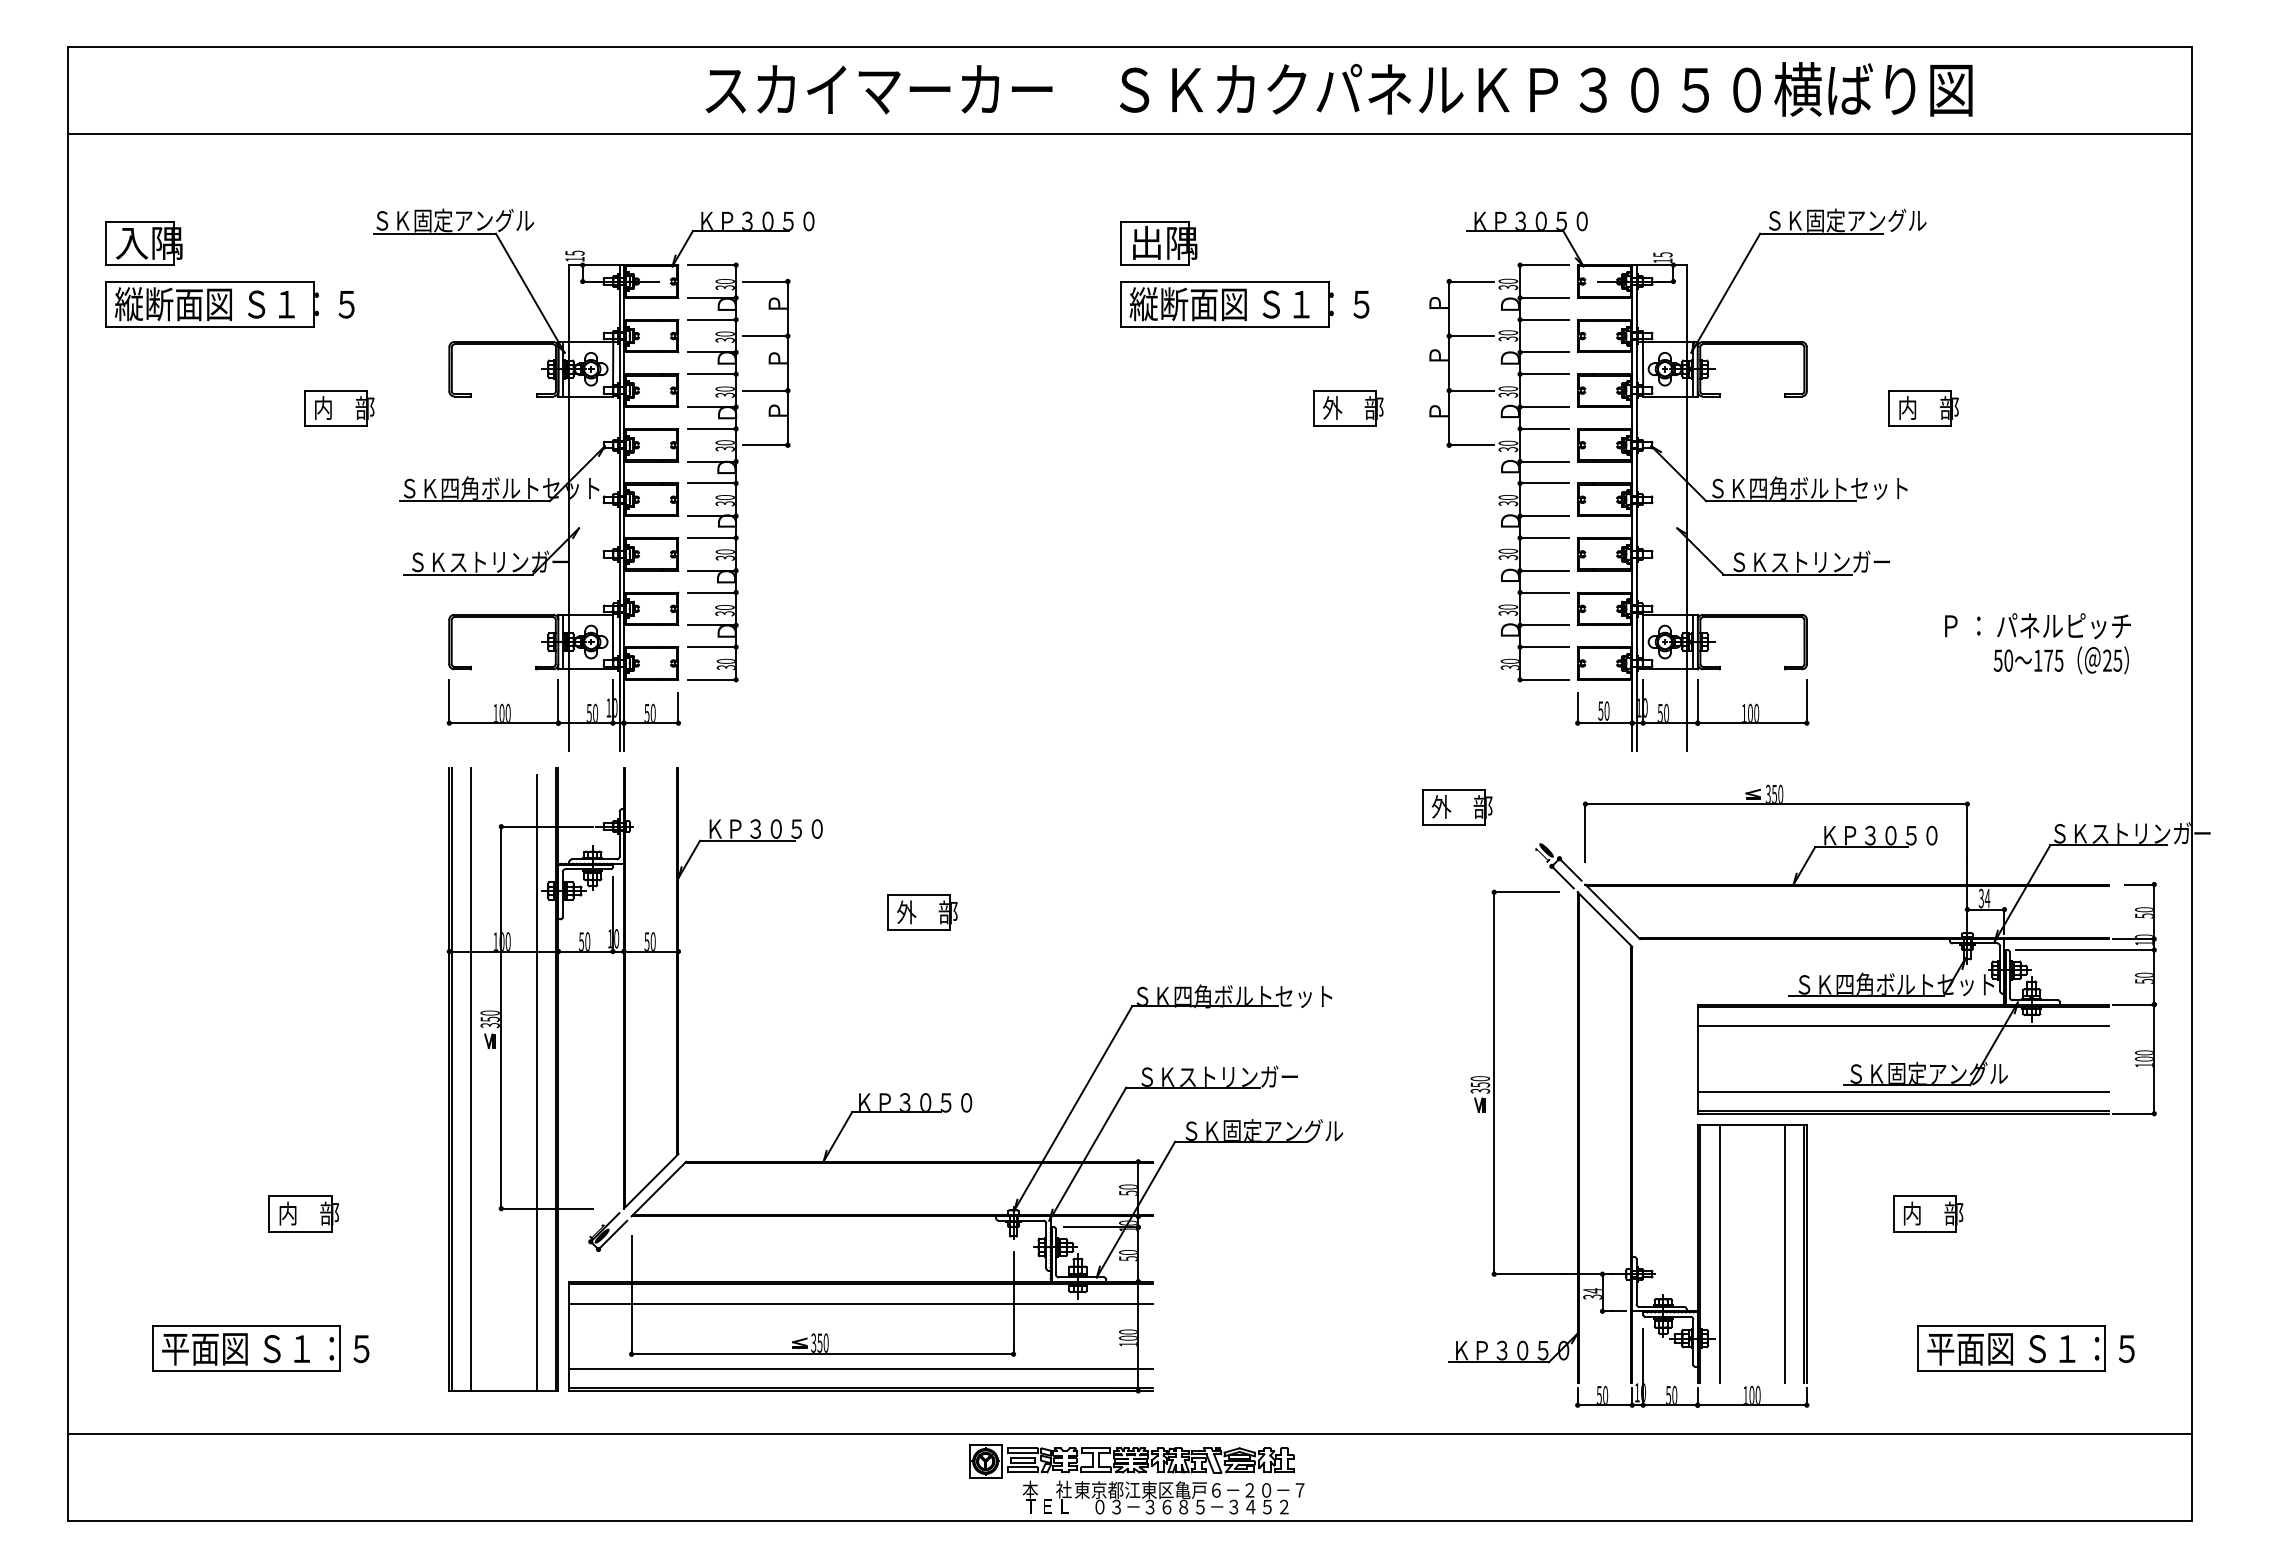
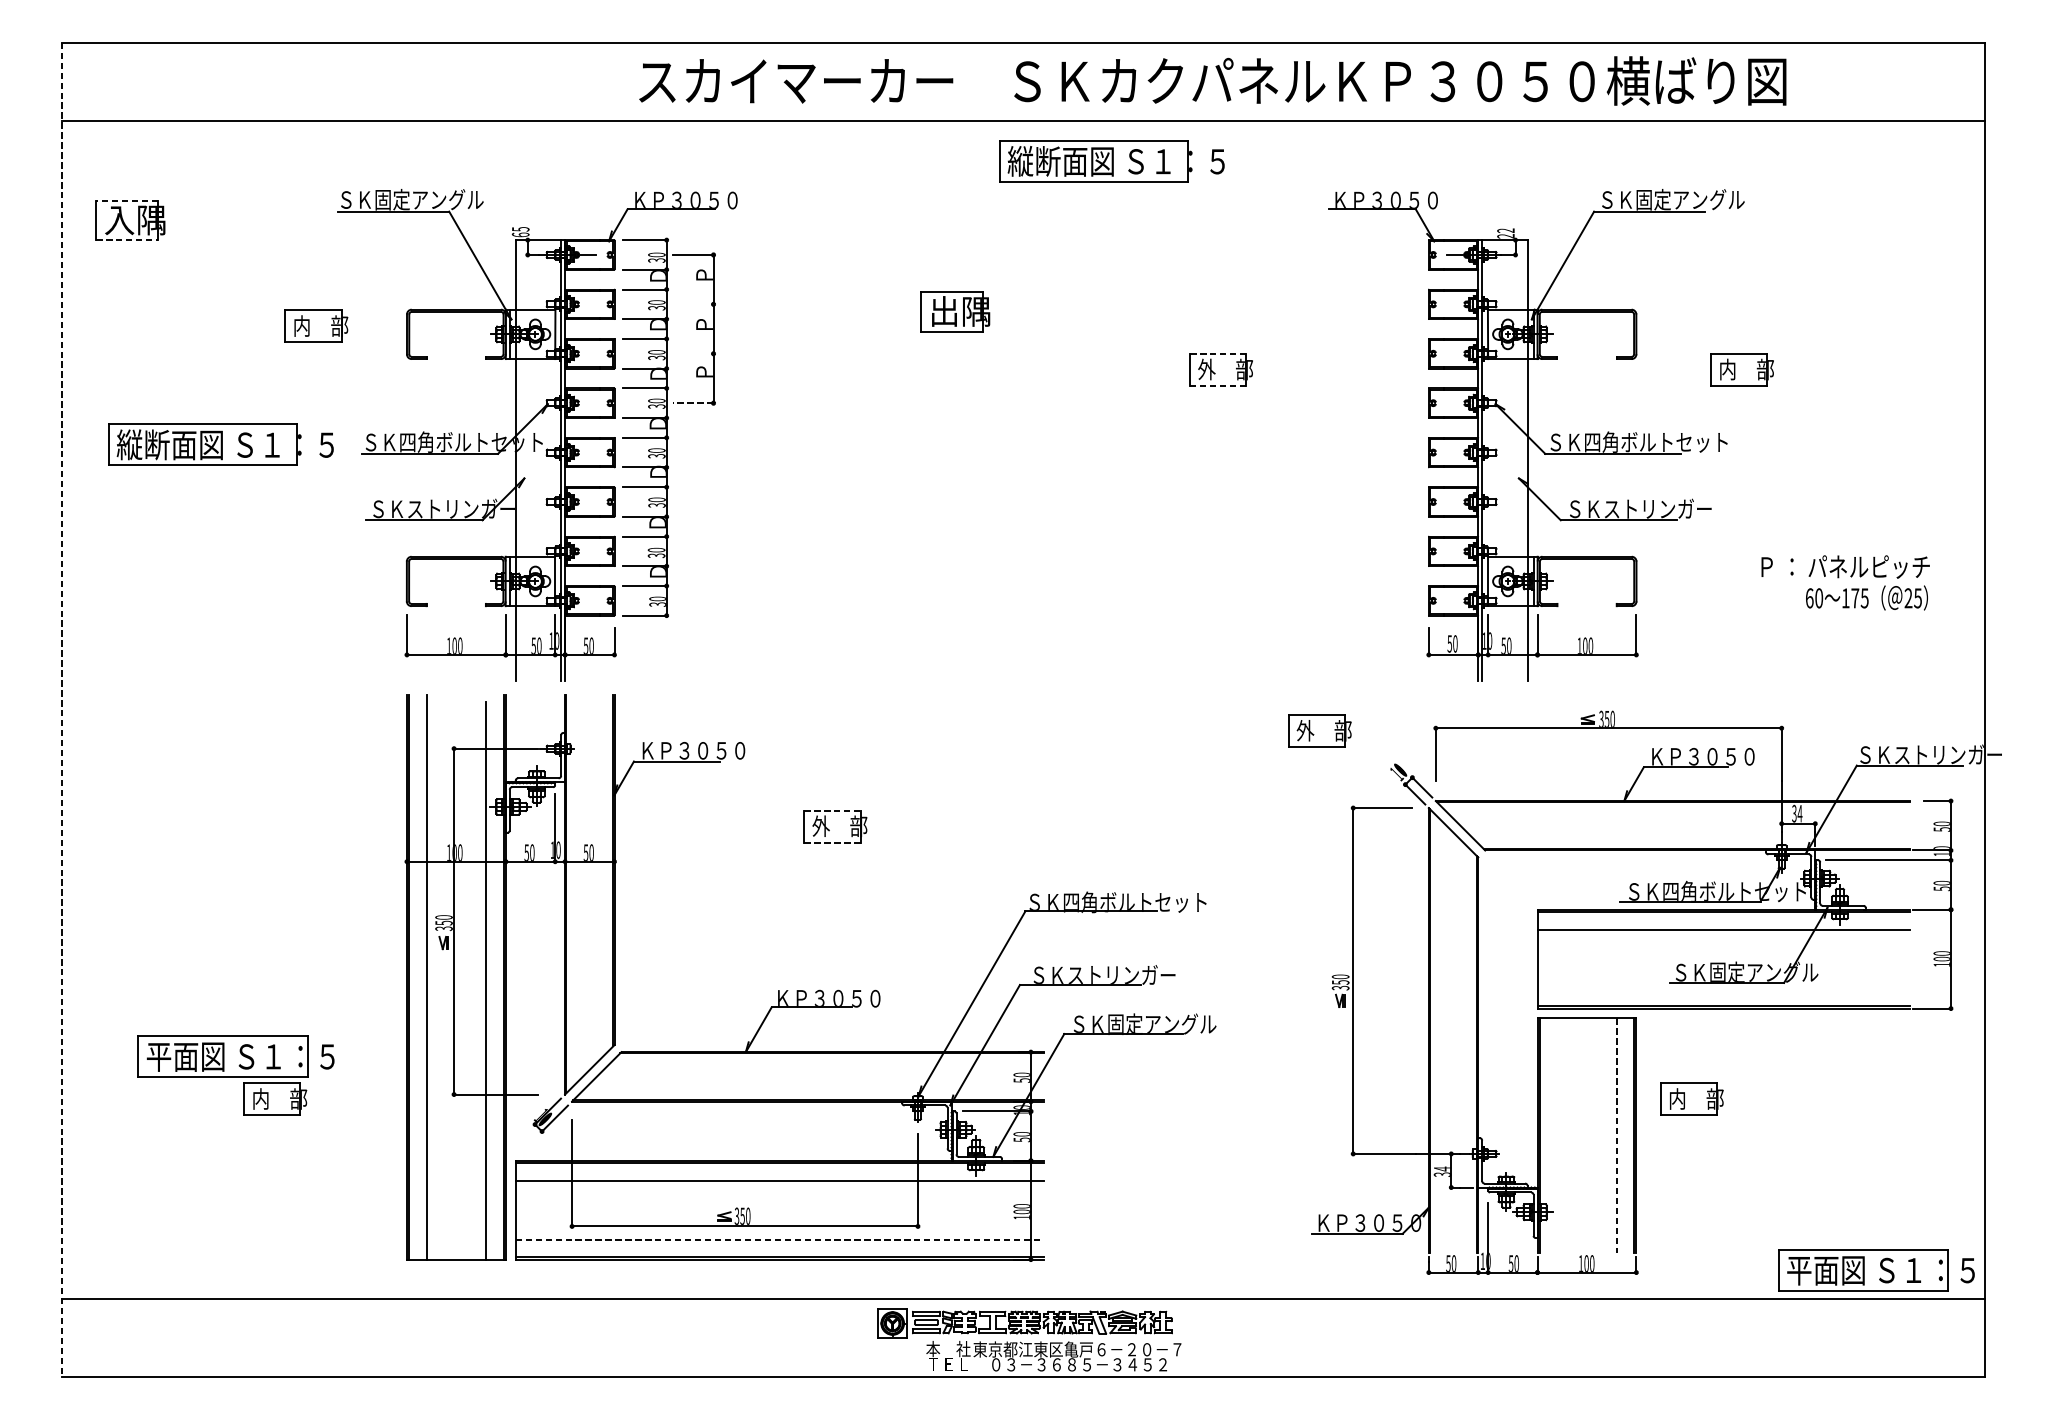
line: (139, 221) -> (126, 200), solid -> dashed
part: (1158, 243) -> (955, 311), moved
text: (1662, 257) -> (1505, 233), 15 -> 22
text: (574, 258) -> (520, 234), 15 -> 65
line: (140, 265) -> (127, 240), solid -> dashed
part: (229, 304) -> (220, 445), moved
part: (1244, 304) -> (1111, 161), moved
line: (764, 336) -> (692, 304), removed
line: (764, 390) -> (692, 353), removed
line: (1344, 390) -> (1217, 353), solid -> dashed
part: (339, 408) -> (316, 326), moved
line: (1345, 426) -> (1218, 386), solid -> dashed
line: (764, 445) -> (692, 403), solid -> dashed
part: (1499, 472) -> (1358, 427), removed
text: (1997, 660) -> (1809, 598), 50 -> 60
line: (68, 784) -> (62, 710), solid -> dashed
line: (919, 895) -> (832, 810), solid -> dashed
line: (918, 930) -> (831, 842), solid -> dashed
line: (1902, 1091) -> (1722, 988), removed
part: (1928, 1213) -> (1692, 1098), moved
line: (1719, 1253) -> (1557, 1135), removed
line: (1785, 1254) -> (1617, 1136), solid -> dashed
part: (260, 1348) -> (235, 1056), moved
part: (2025, 1348) -> (1876, 1270), moved
line: (861, 1369) -> (780, 1240), solid -> dashed

